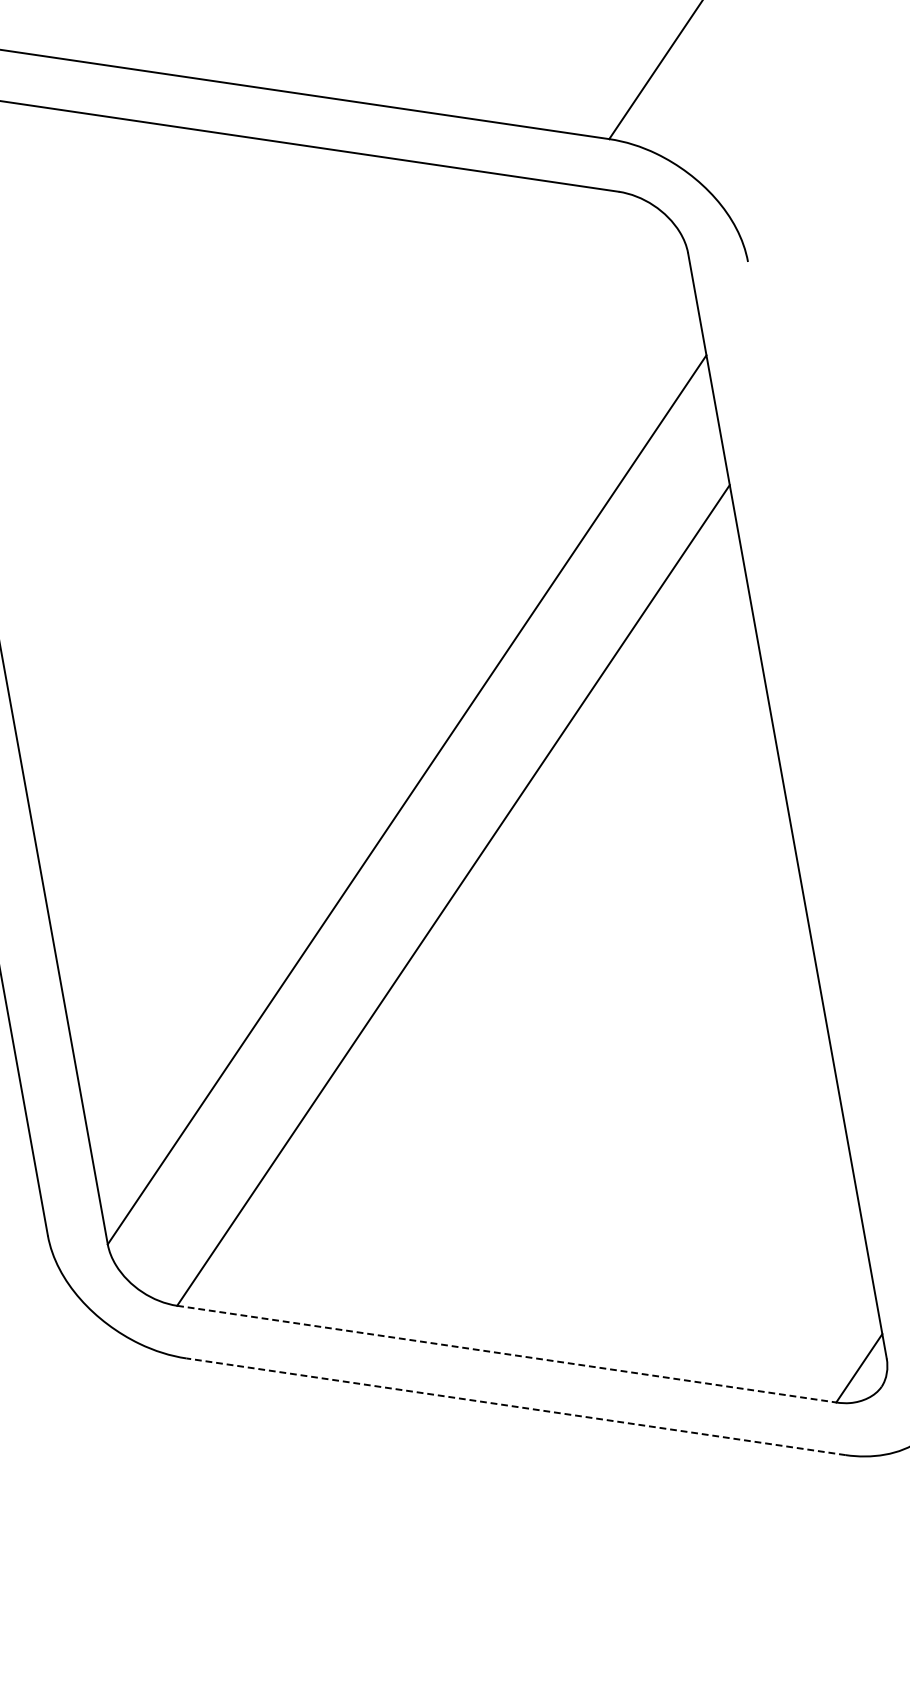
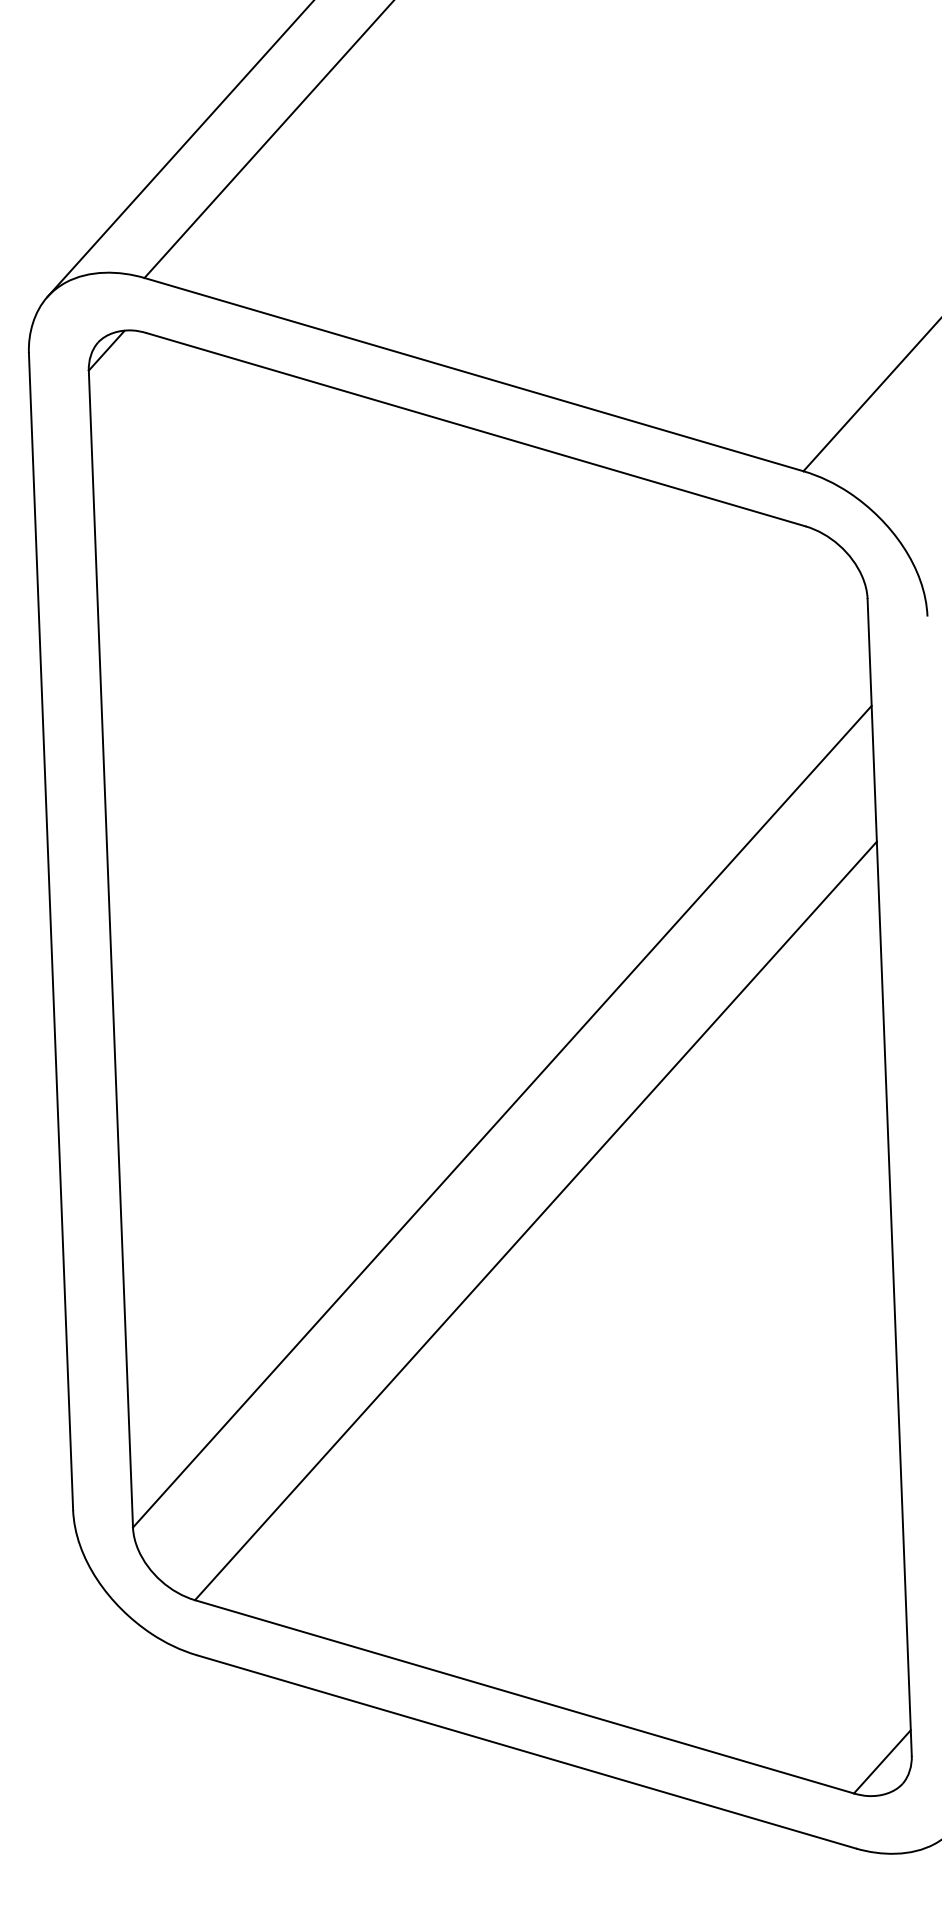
line: (506, 1353) -> (524, 1696), dashed -> solid
line: (516, 1406) -> (526, 1751), dashed -> solid

